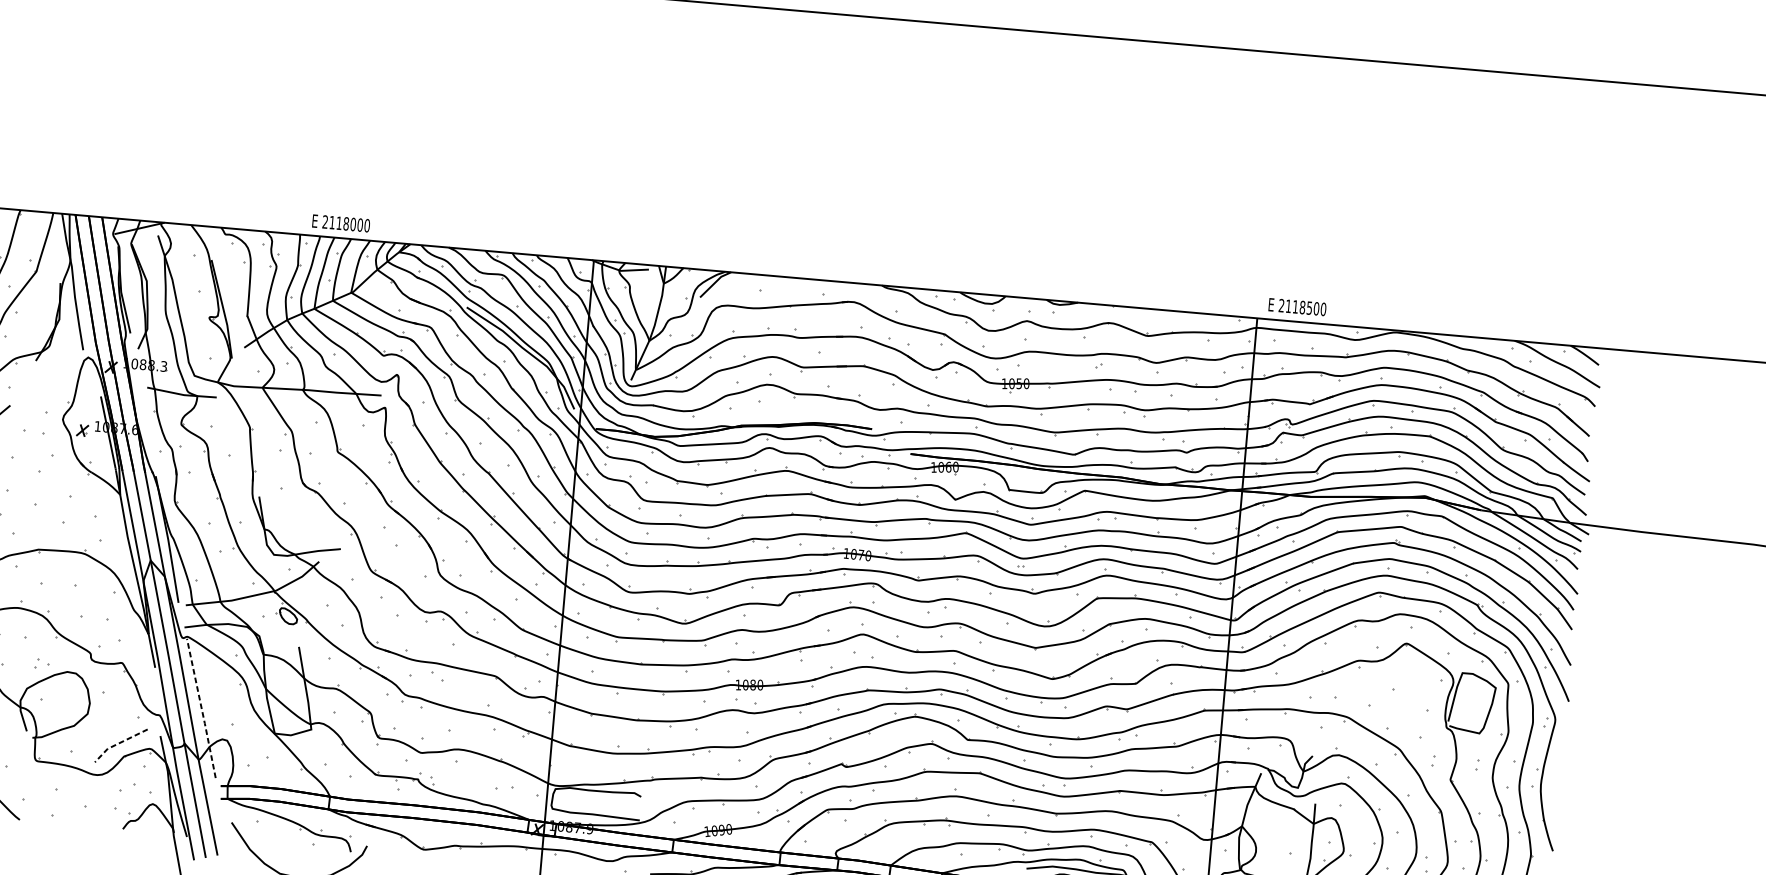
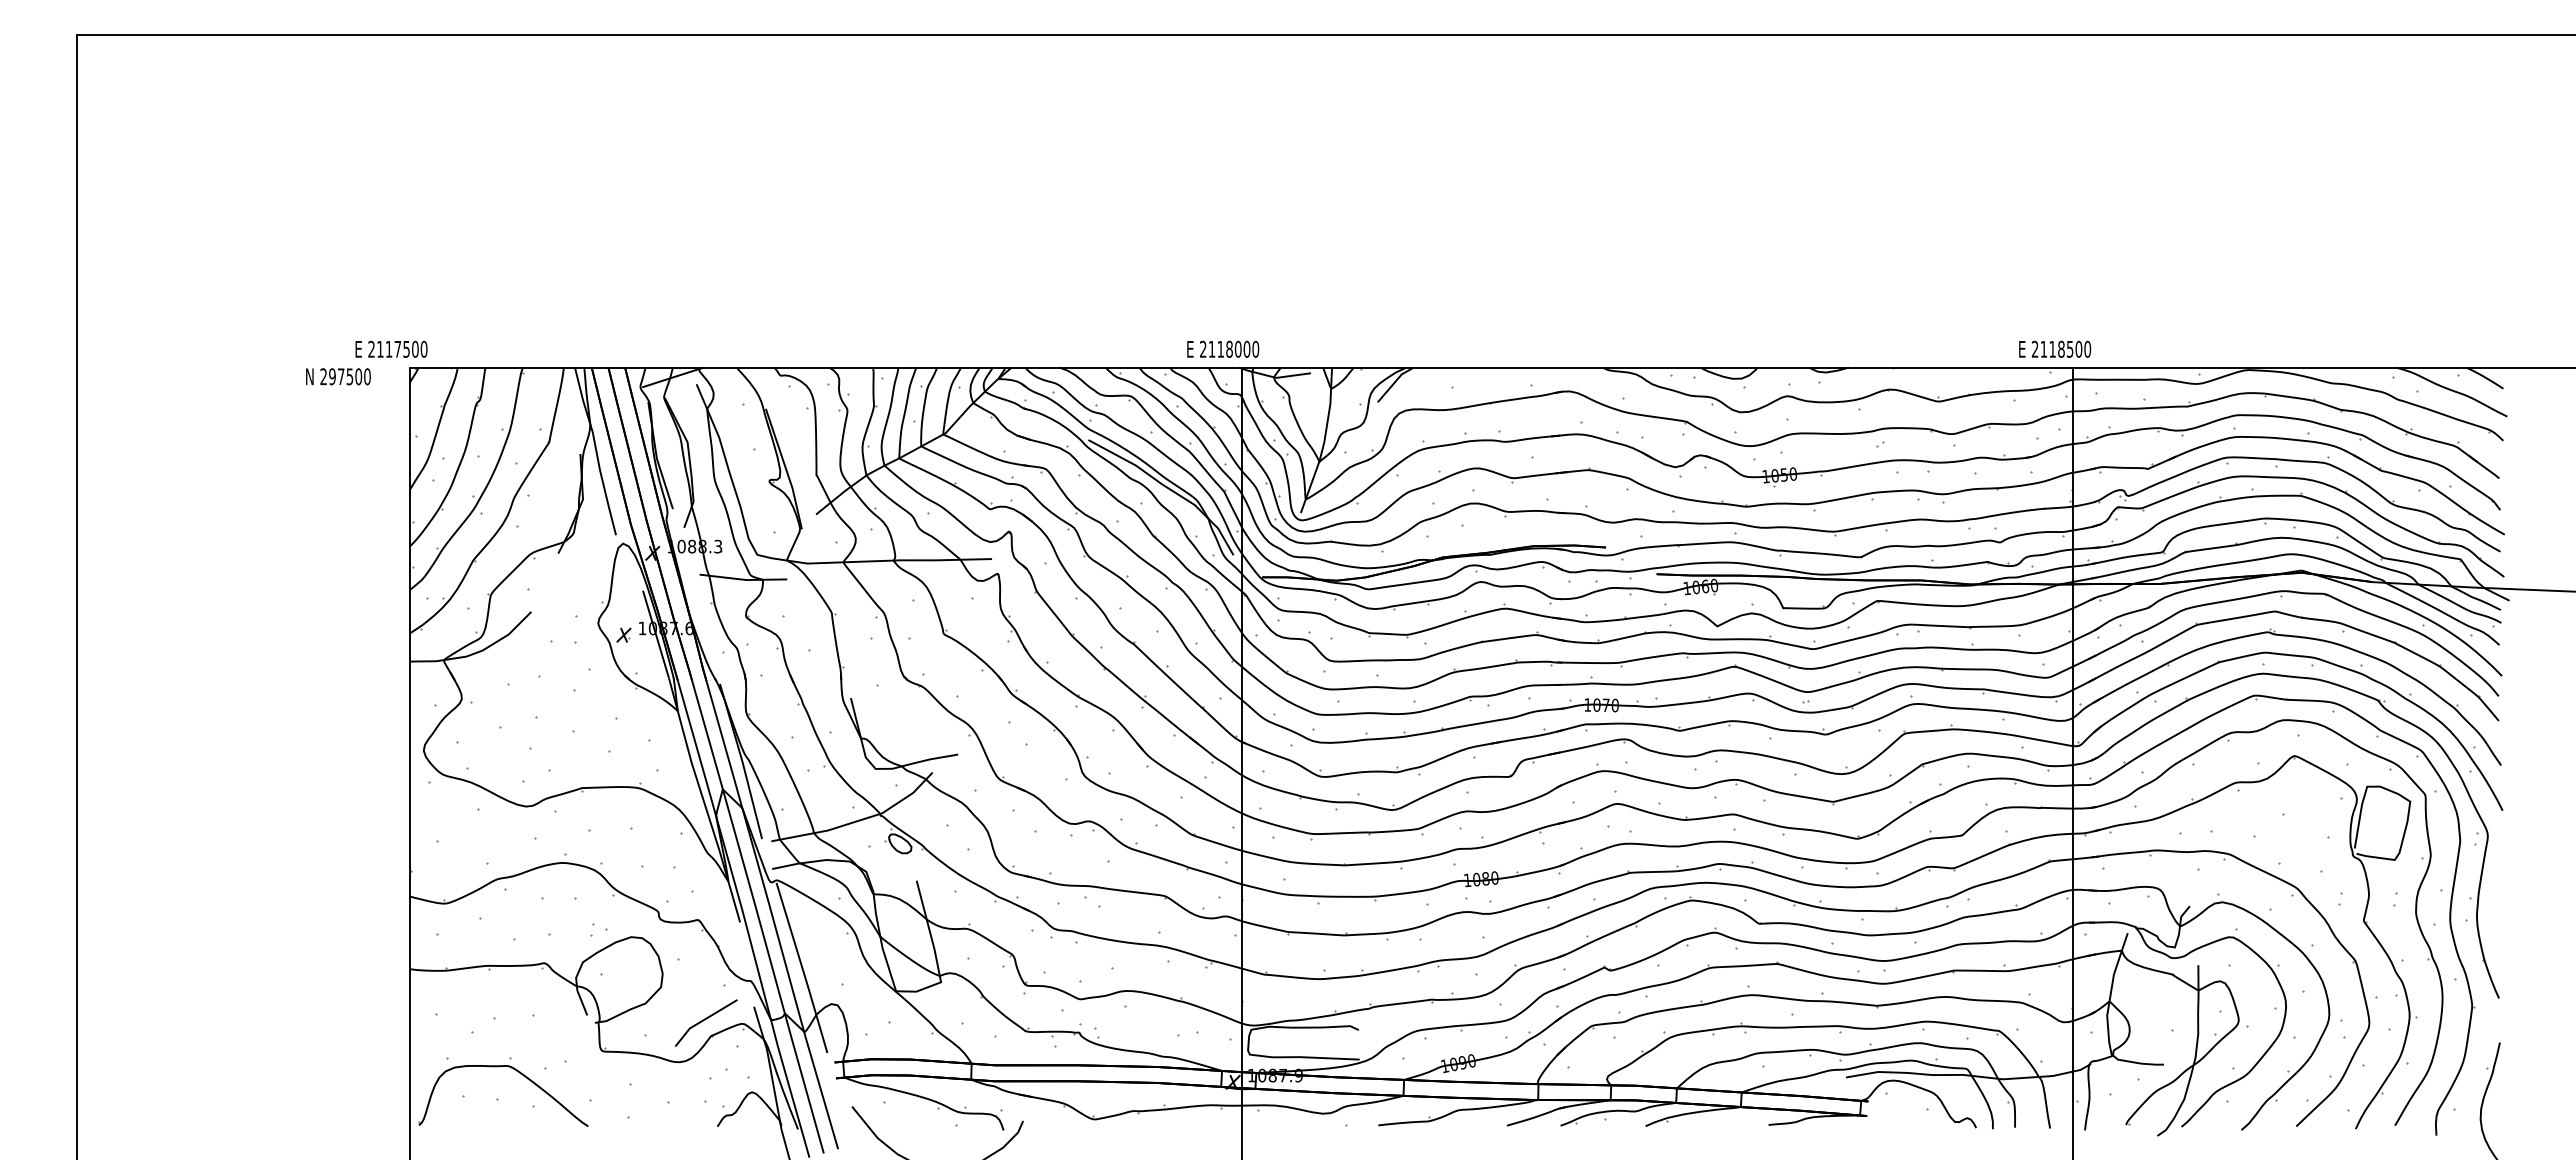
text: (341, 222) -> (1223, 348), moved
text: (1297, 306) -> (2055, 348), moved
line: (201, 708) -> (802, 967), dashed -> solid
line: (118, 743) -> (702, 1020), dashed -> solid

